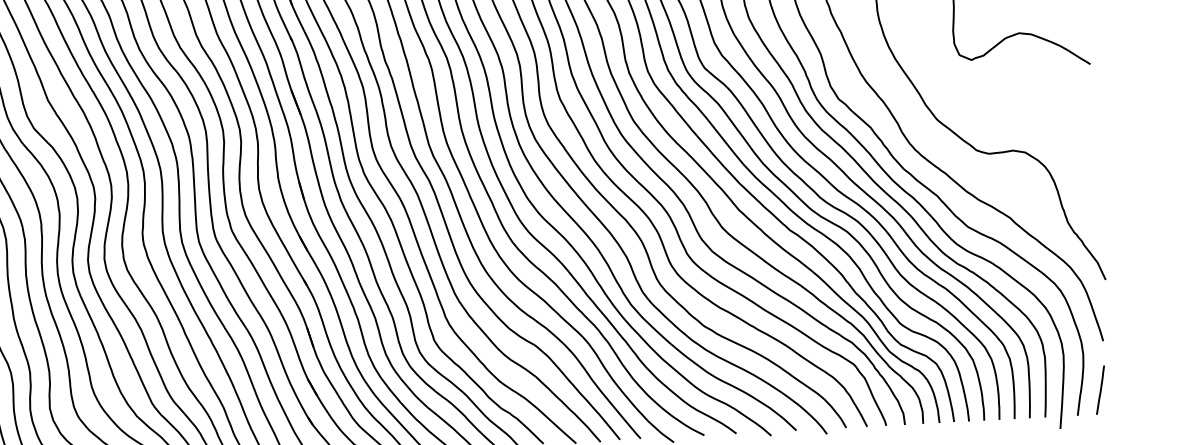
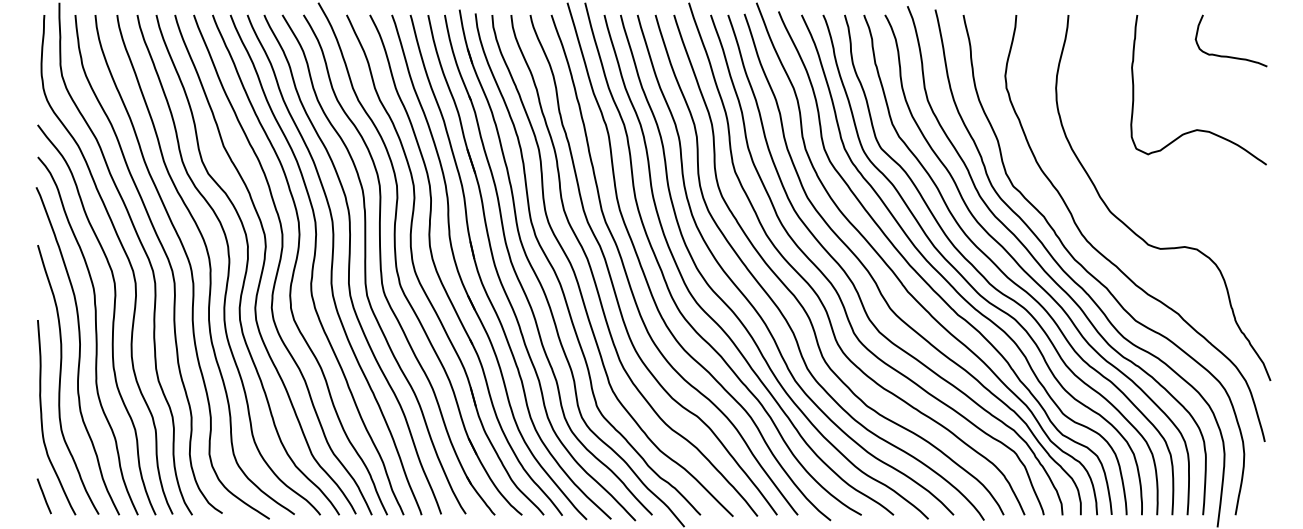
line: (1100, 389) -> (1259, 490), removed

